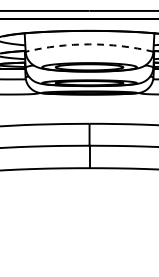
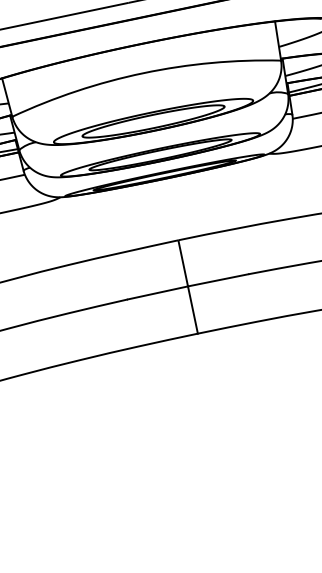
arc: (89, 44) -> (143, 73), dashed -> solid

